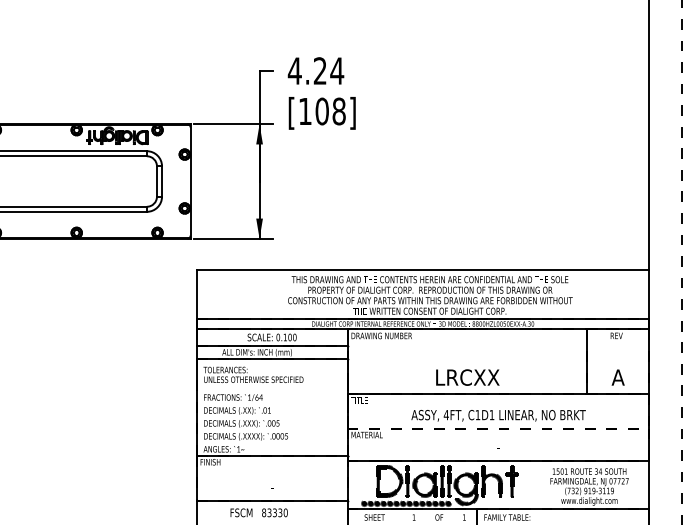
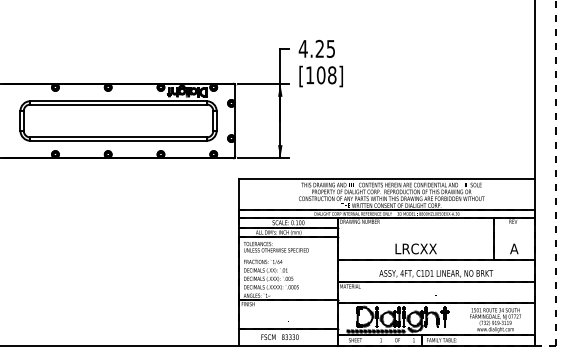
text: (336, 70) -> (330, 48), 4.24 -> 4.25
line: (498, 429) -> (436, 282), dashed -> solid

